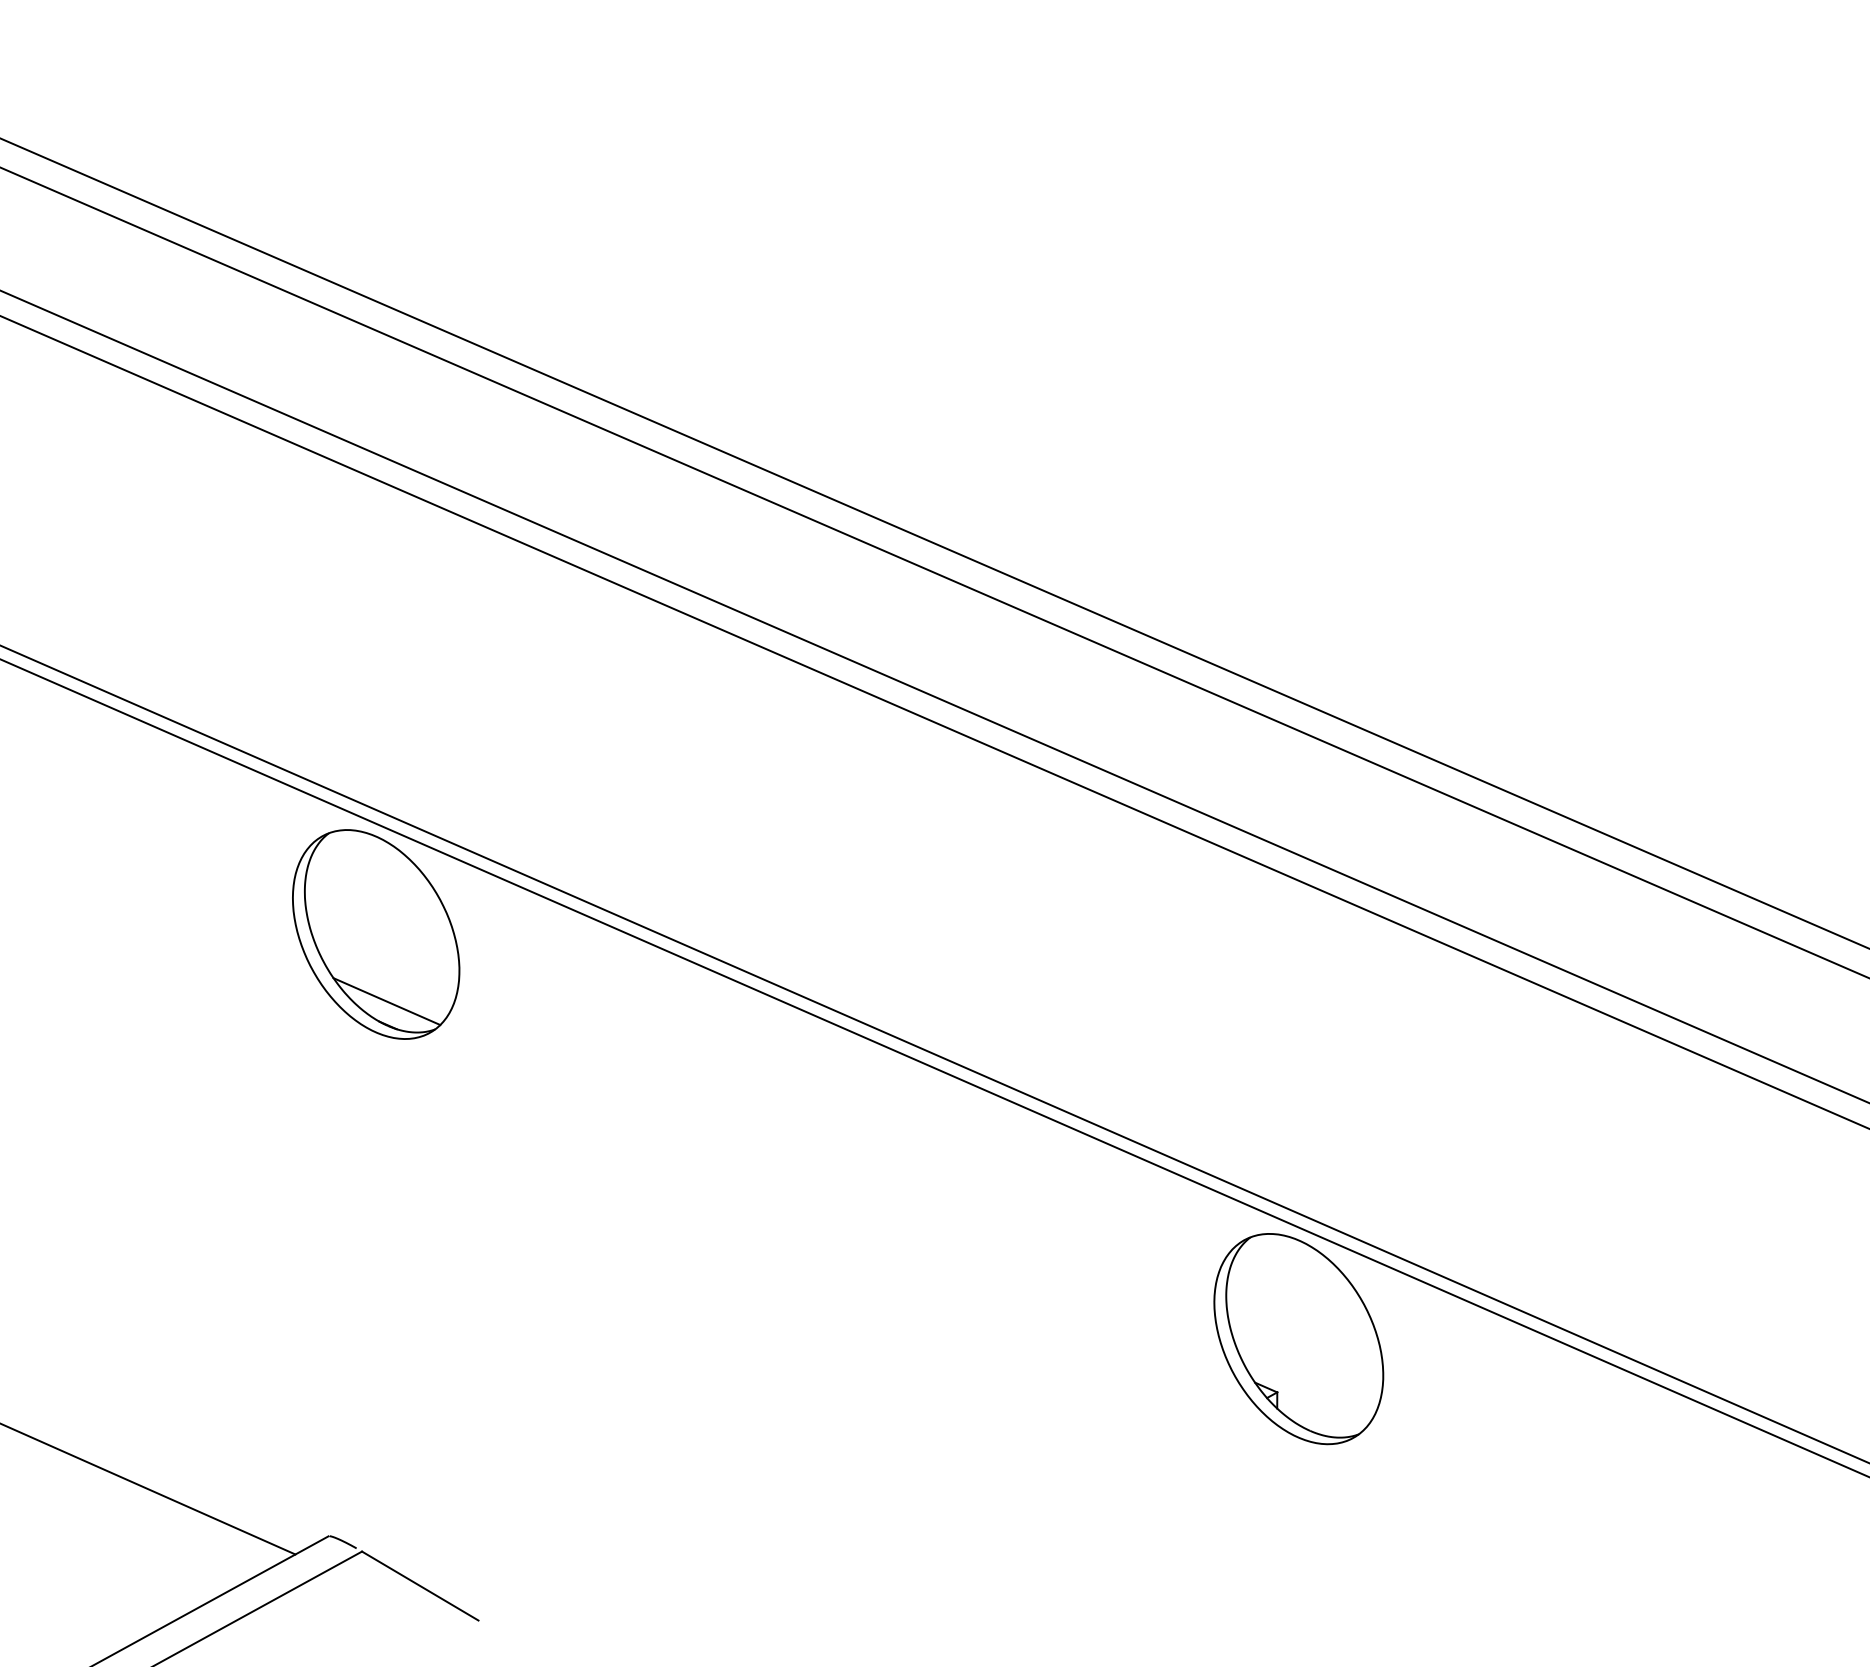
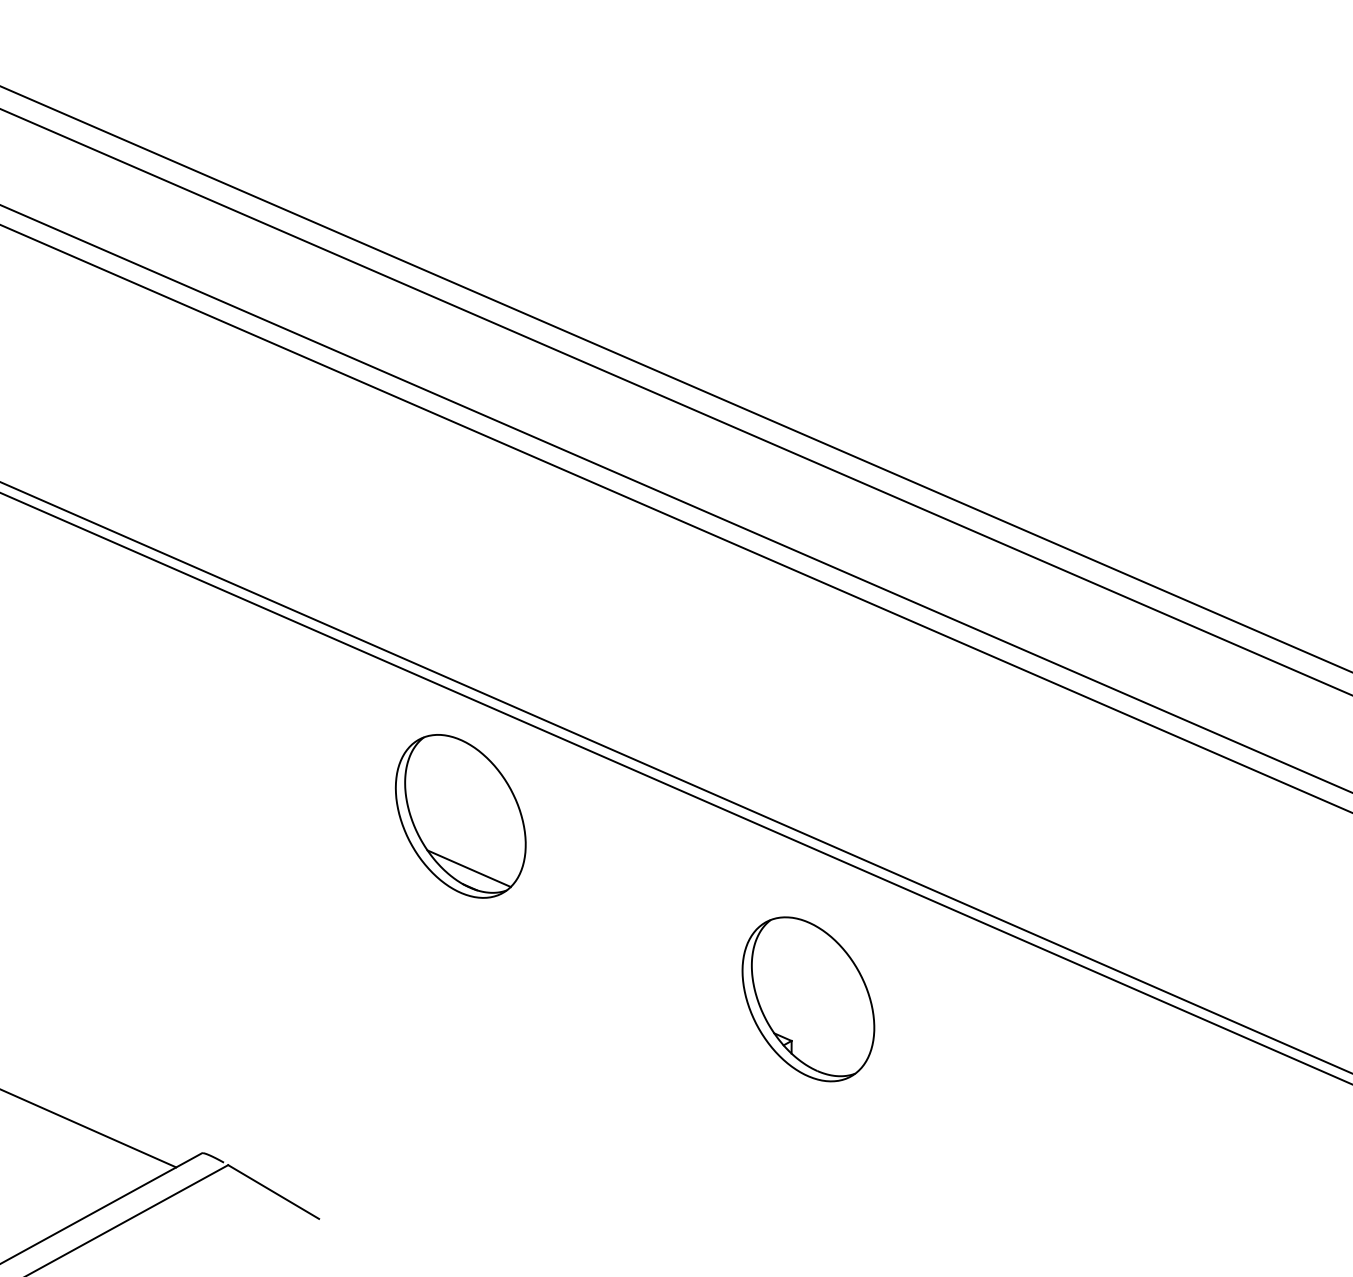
part: (376, 934) -> (461, 816), moved
part: (1298, 1339) -> (808, 999), moved

